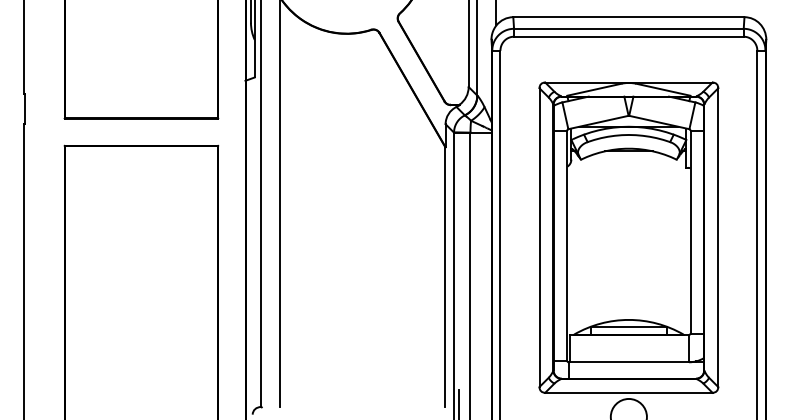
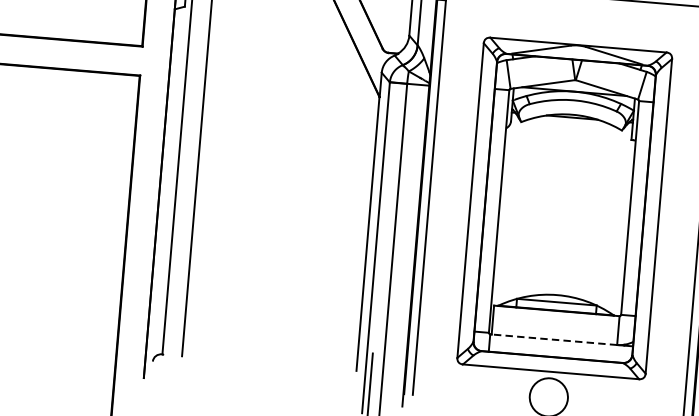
line: (629, 362) -> (554, 339), solid -> dashed

